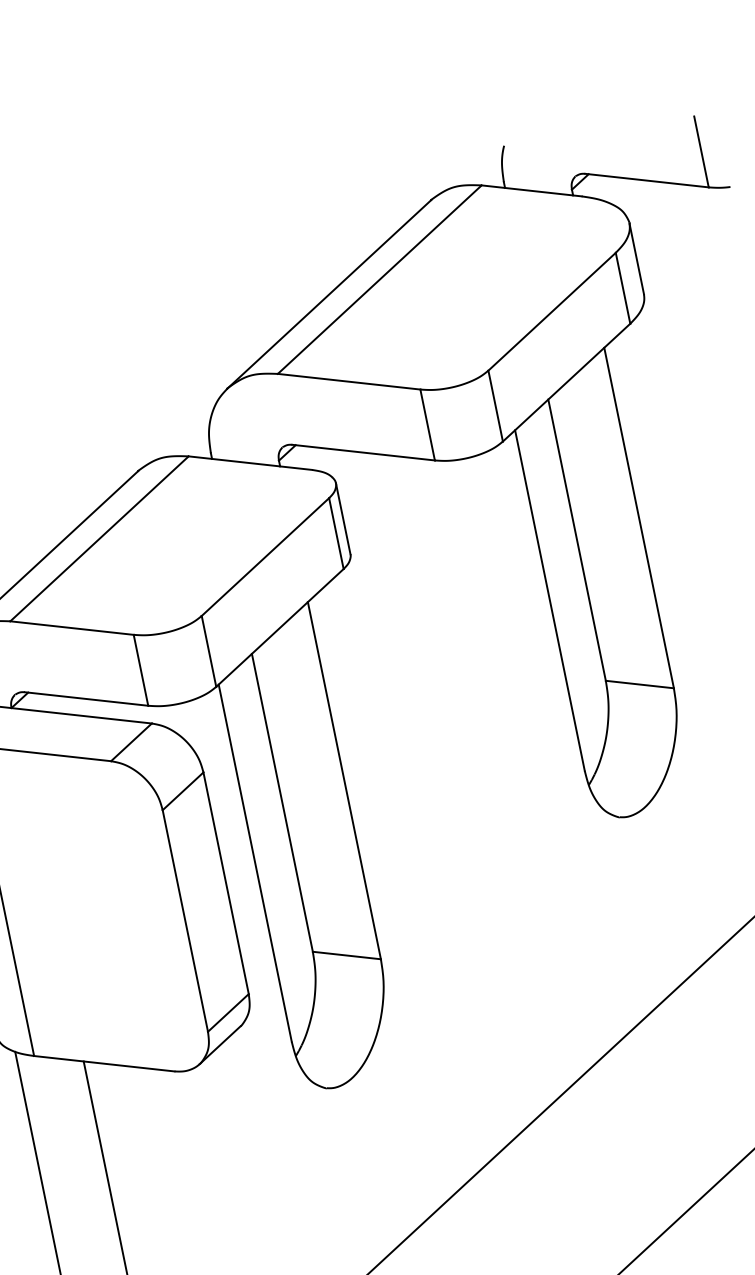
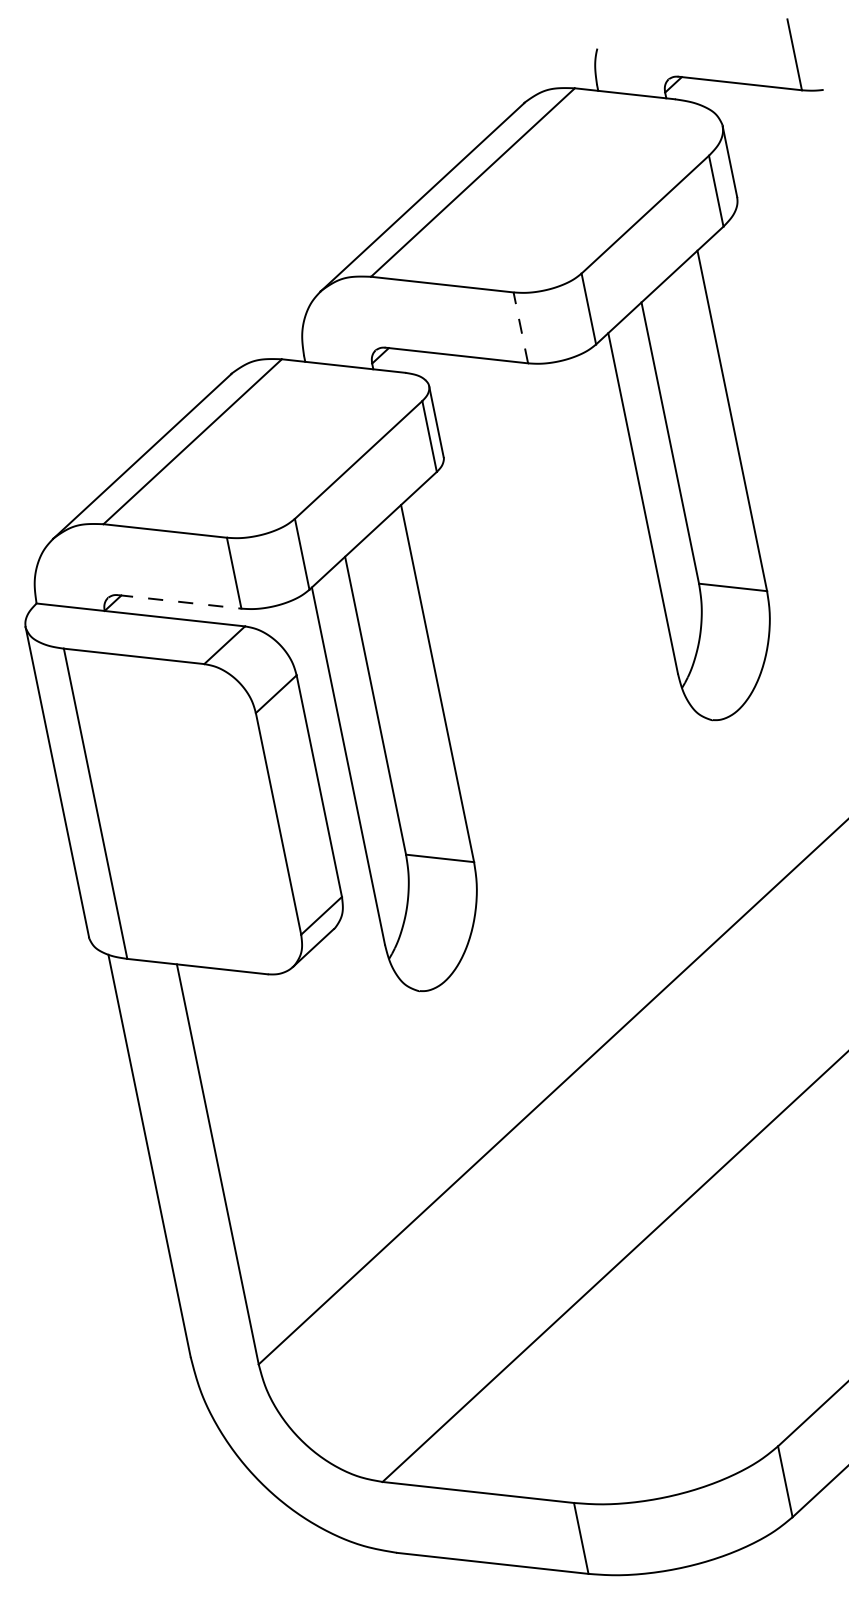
line: (427, 424) -> (520, 327), solid -> dashed
line: (87, 698) -> (180, 601), solid -> dashed

